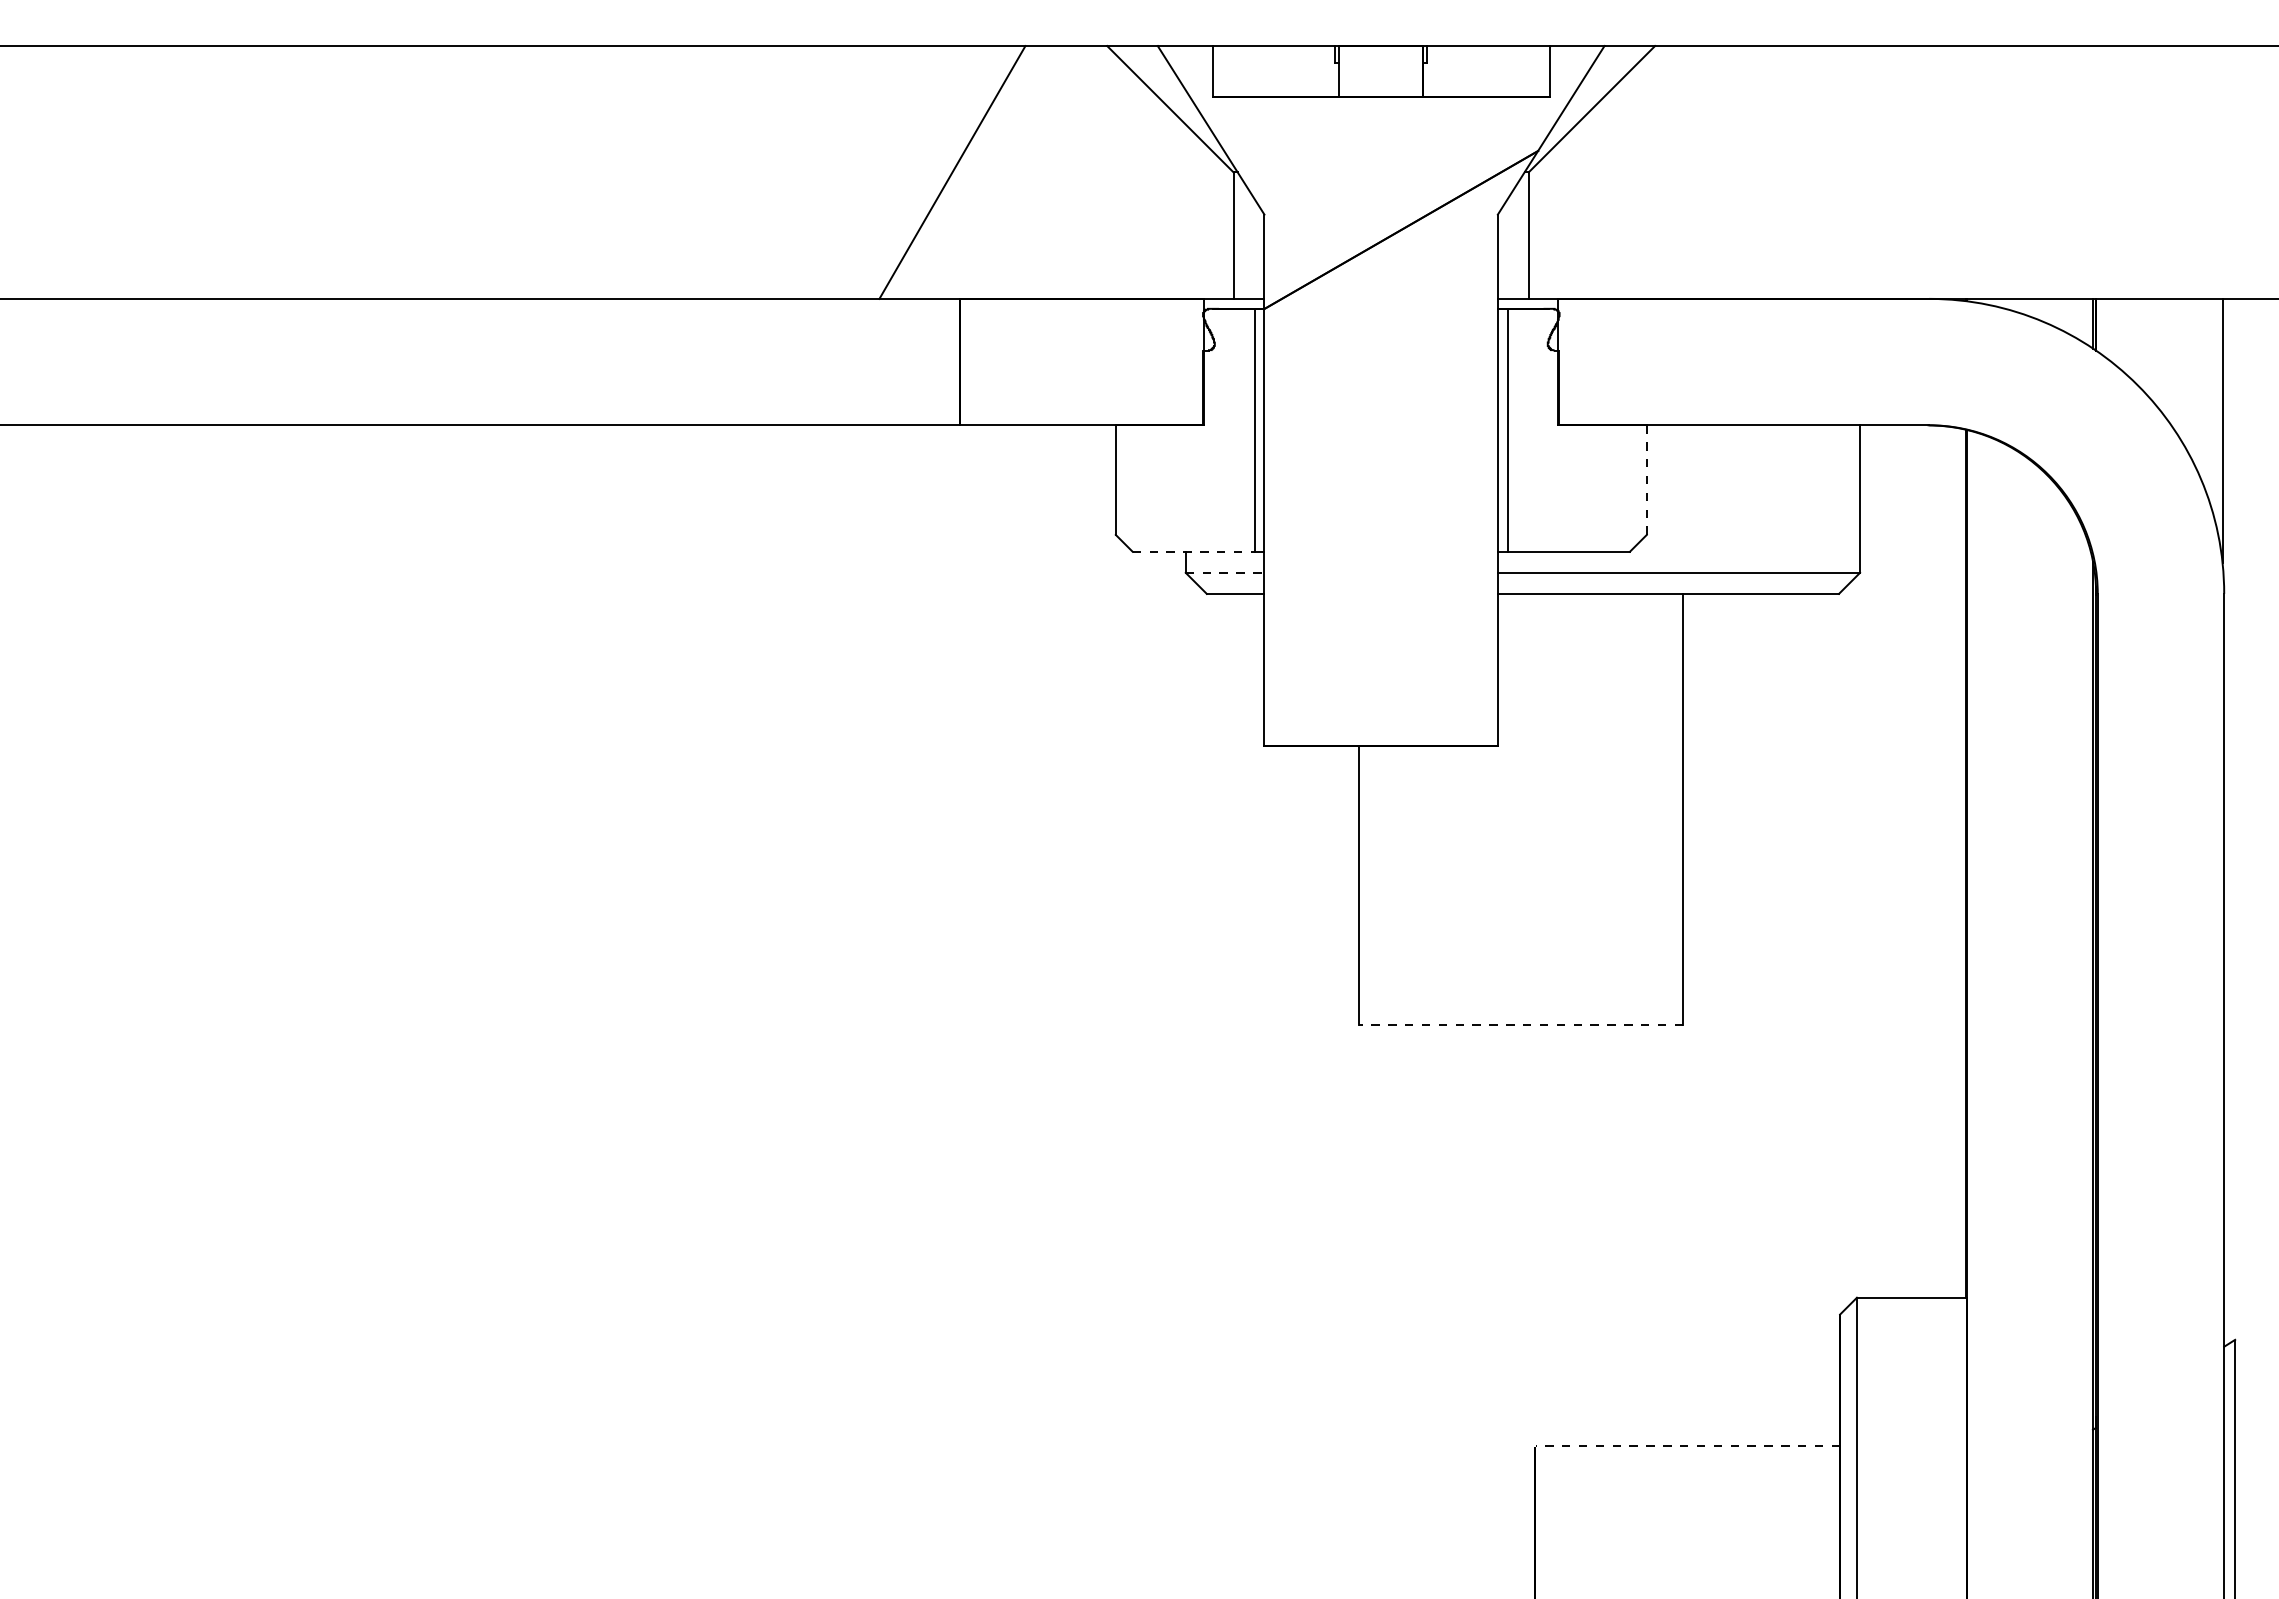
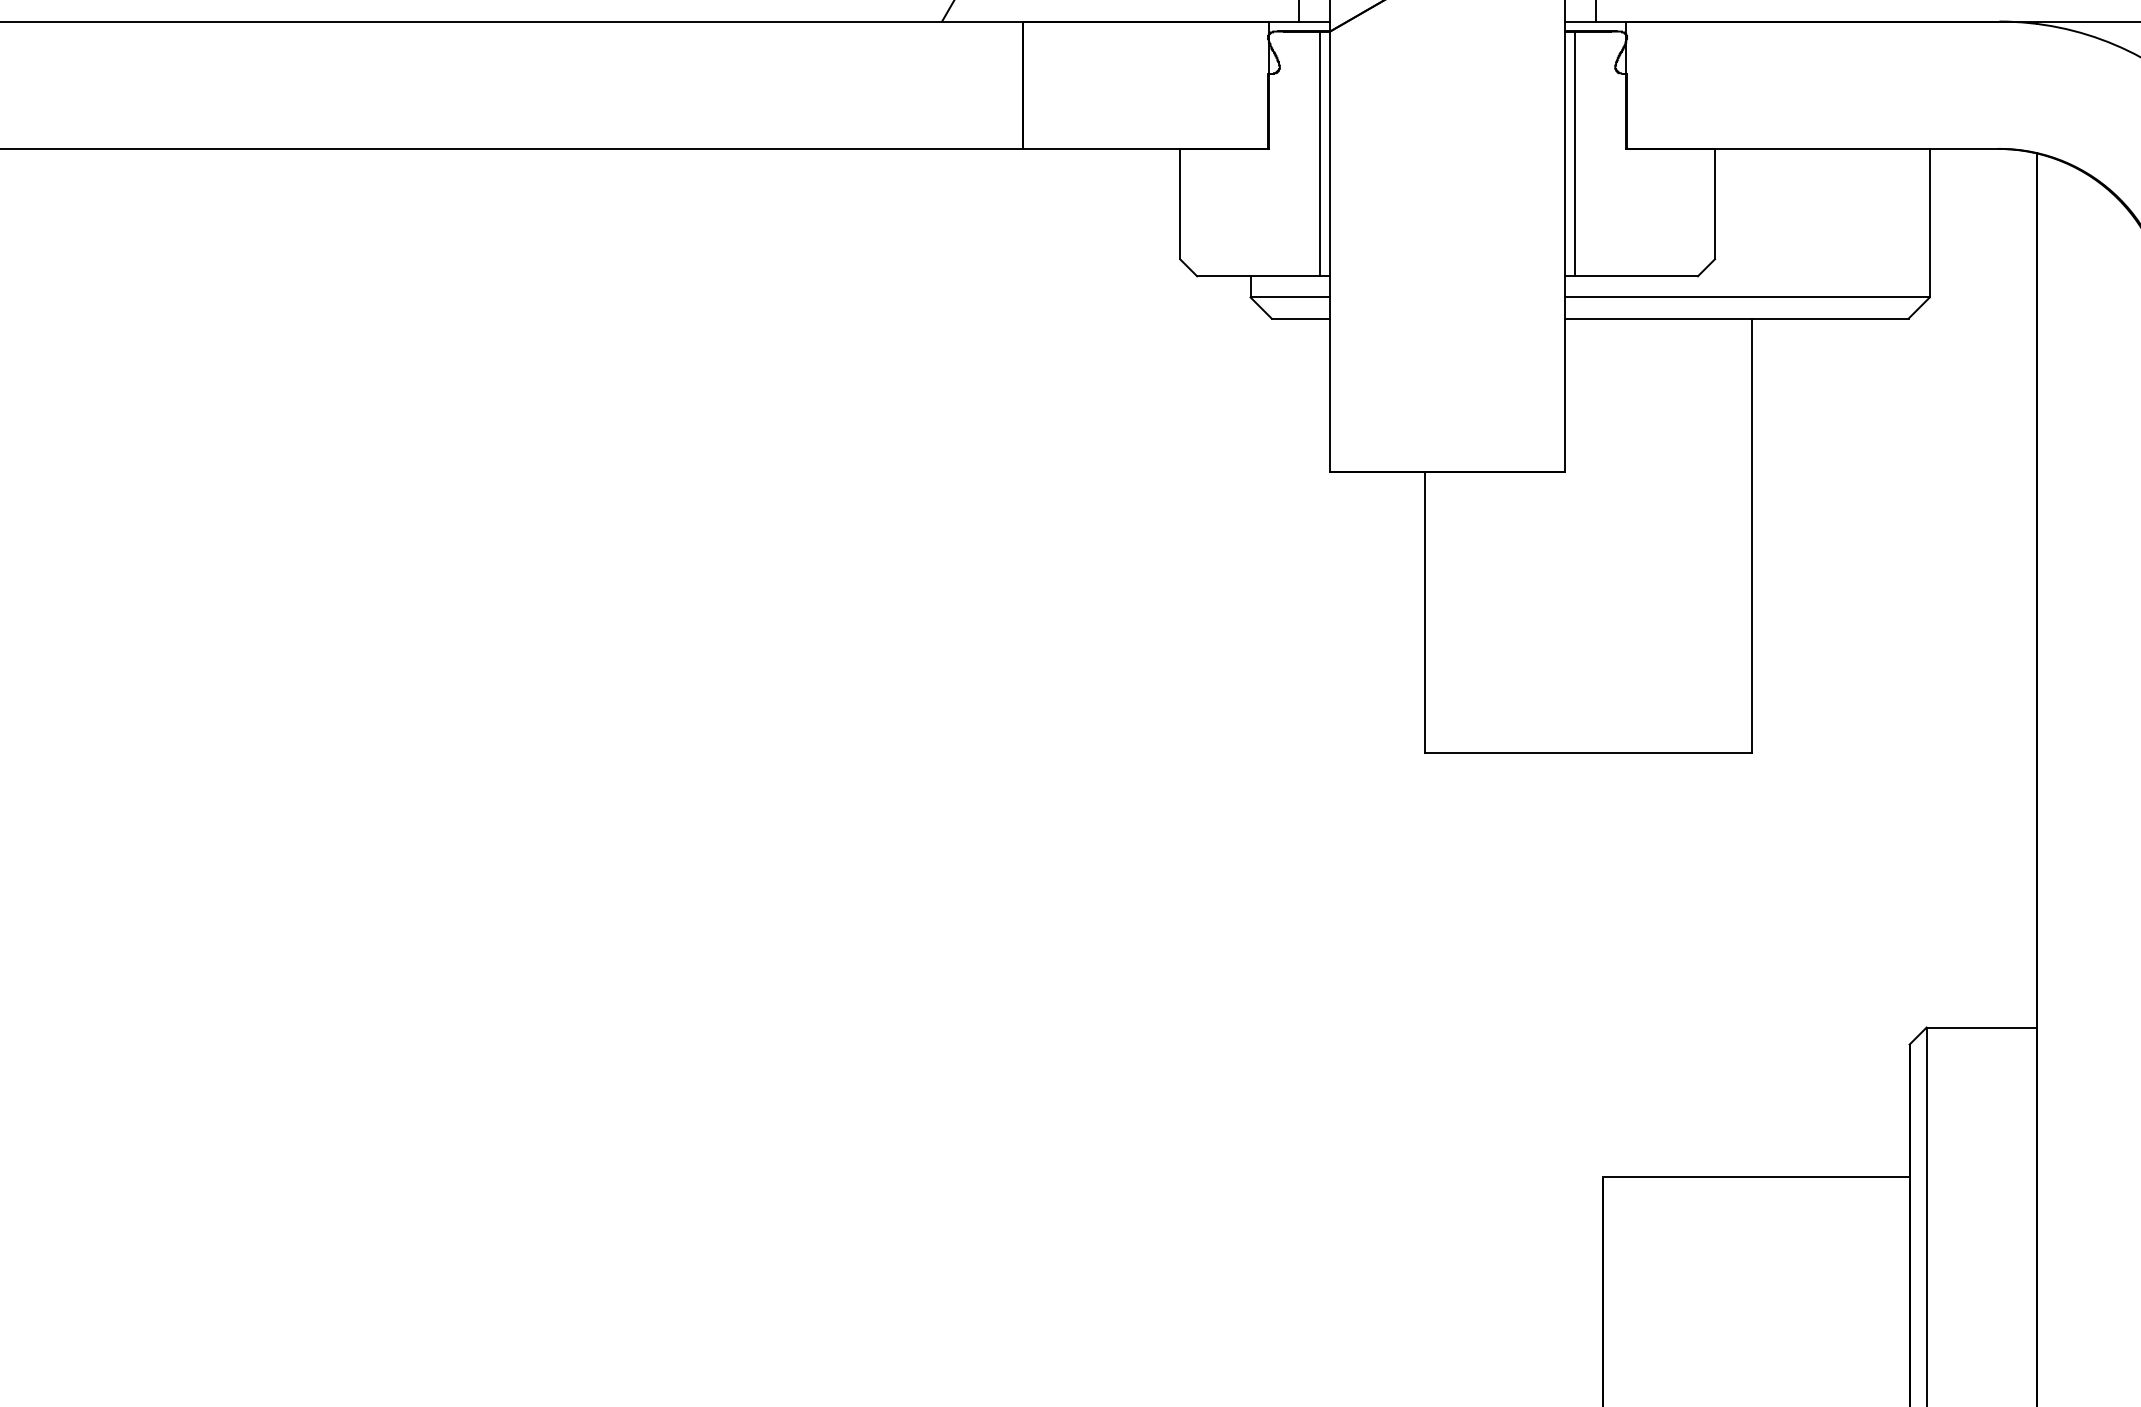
line: (1646, 480) -> (1714, 204), dashed -> solid
line: (1194, 551) -> (1259, 275), dashed -> solid
line: (1225, 572) -> (1290, 297), dashed -> solid
line: (1520, 1024) -> (1587, 752), dashed -> solid
line: (1687, 1446) -> (1755, 1177), dashed -> solid

